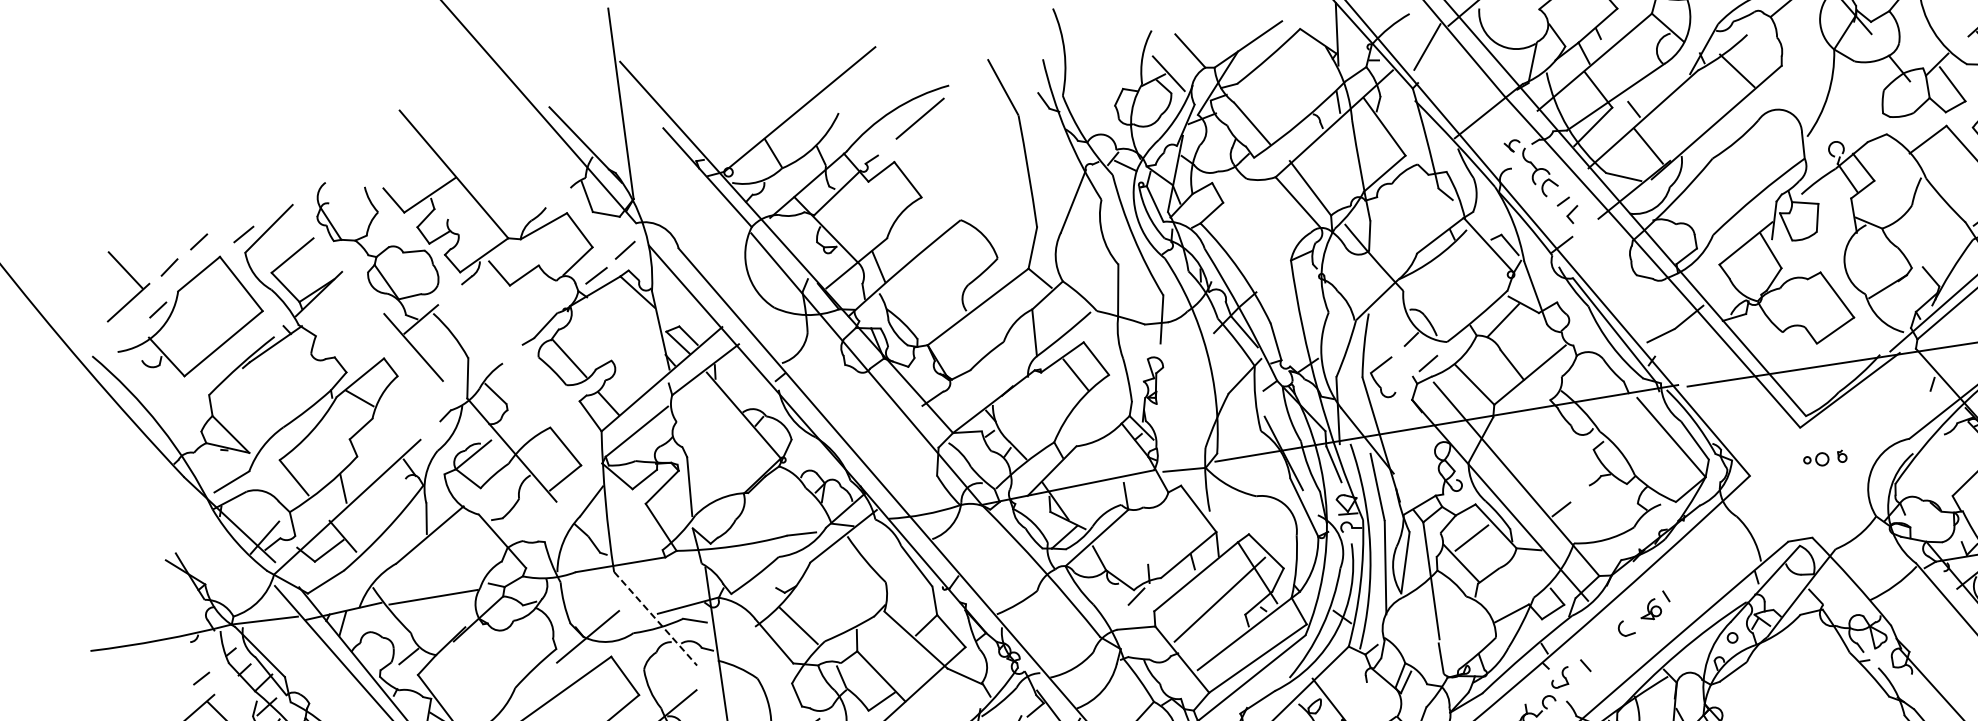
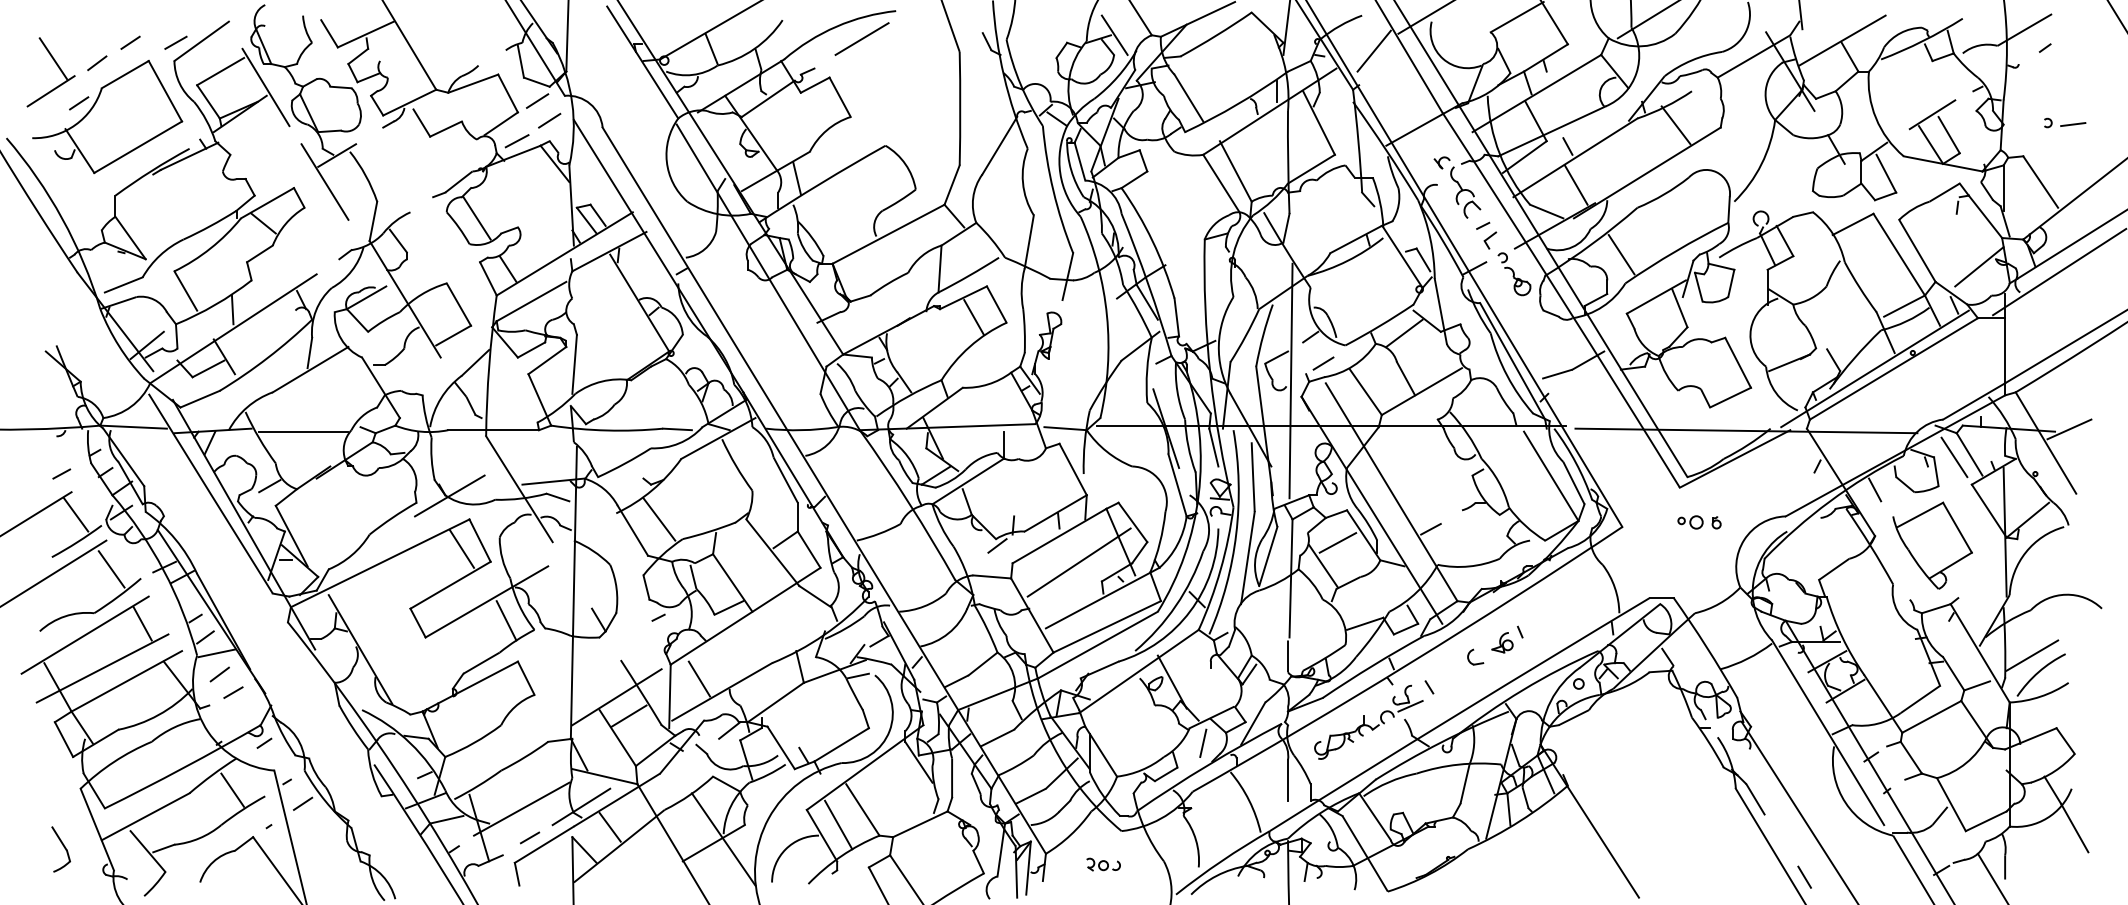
line: (1704, 207) -> (1621, 254), added
line: (609, 232) -> (537, 100), added
part: (1602, 244) -> (1514, 274), added
line: (339, 263) -> (265, 87), added
line: (1398, 385) -> (1290, 380), added
line: (655, 619) -> (519, 489), dashed -> solid
line: (608, 686) -> (461, 548), added
line: (1570, 687) -> (1410, 706), added

